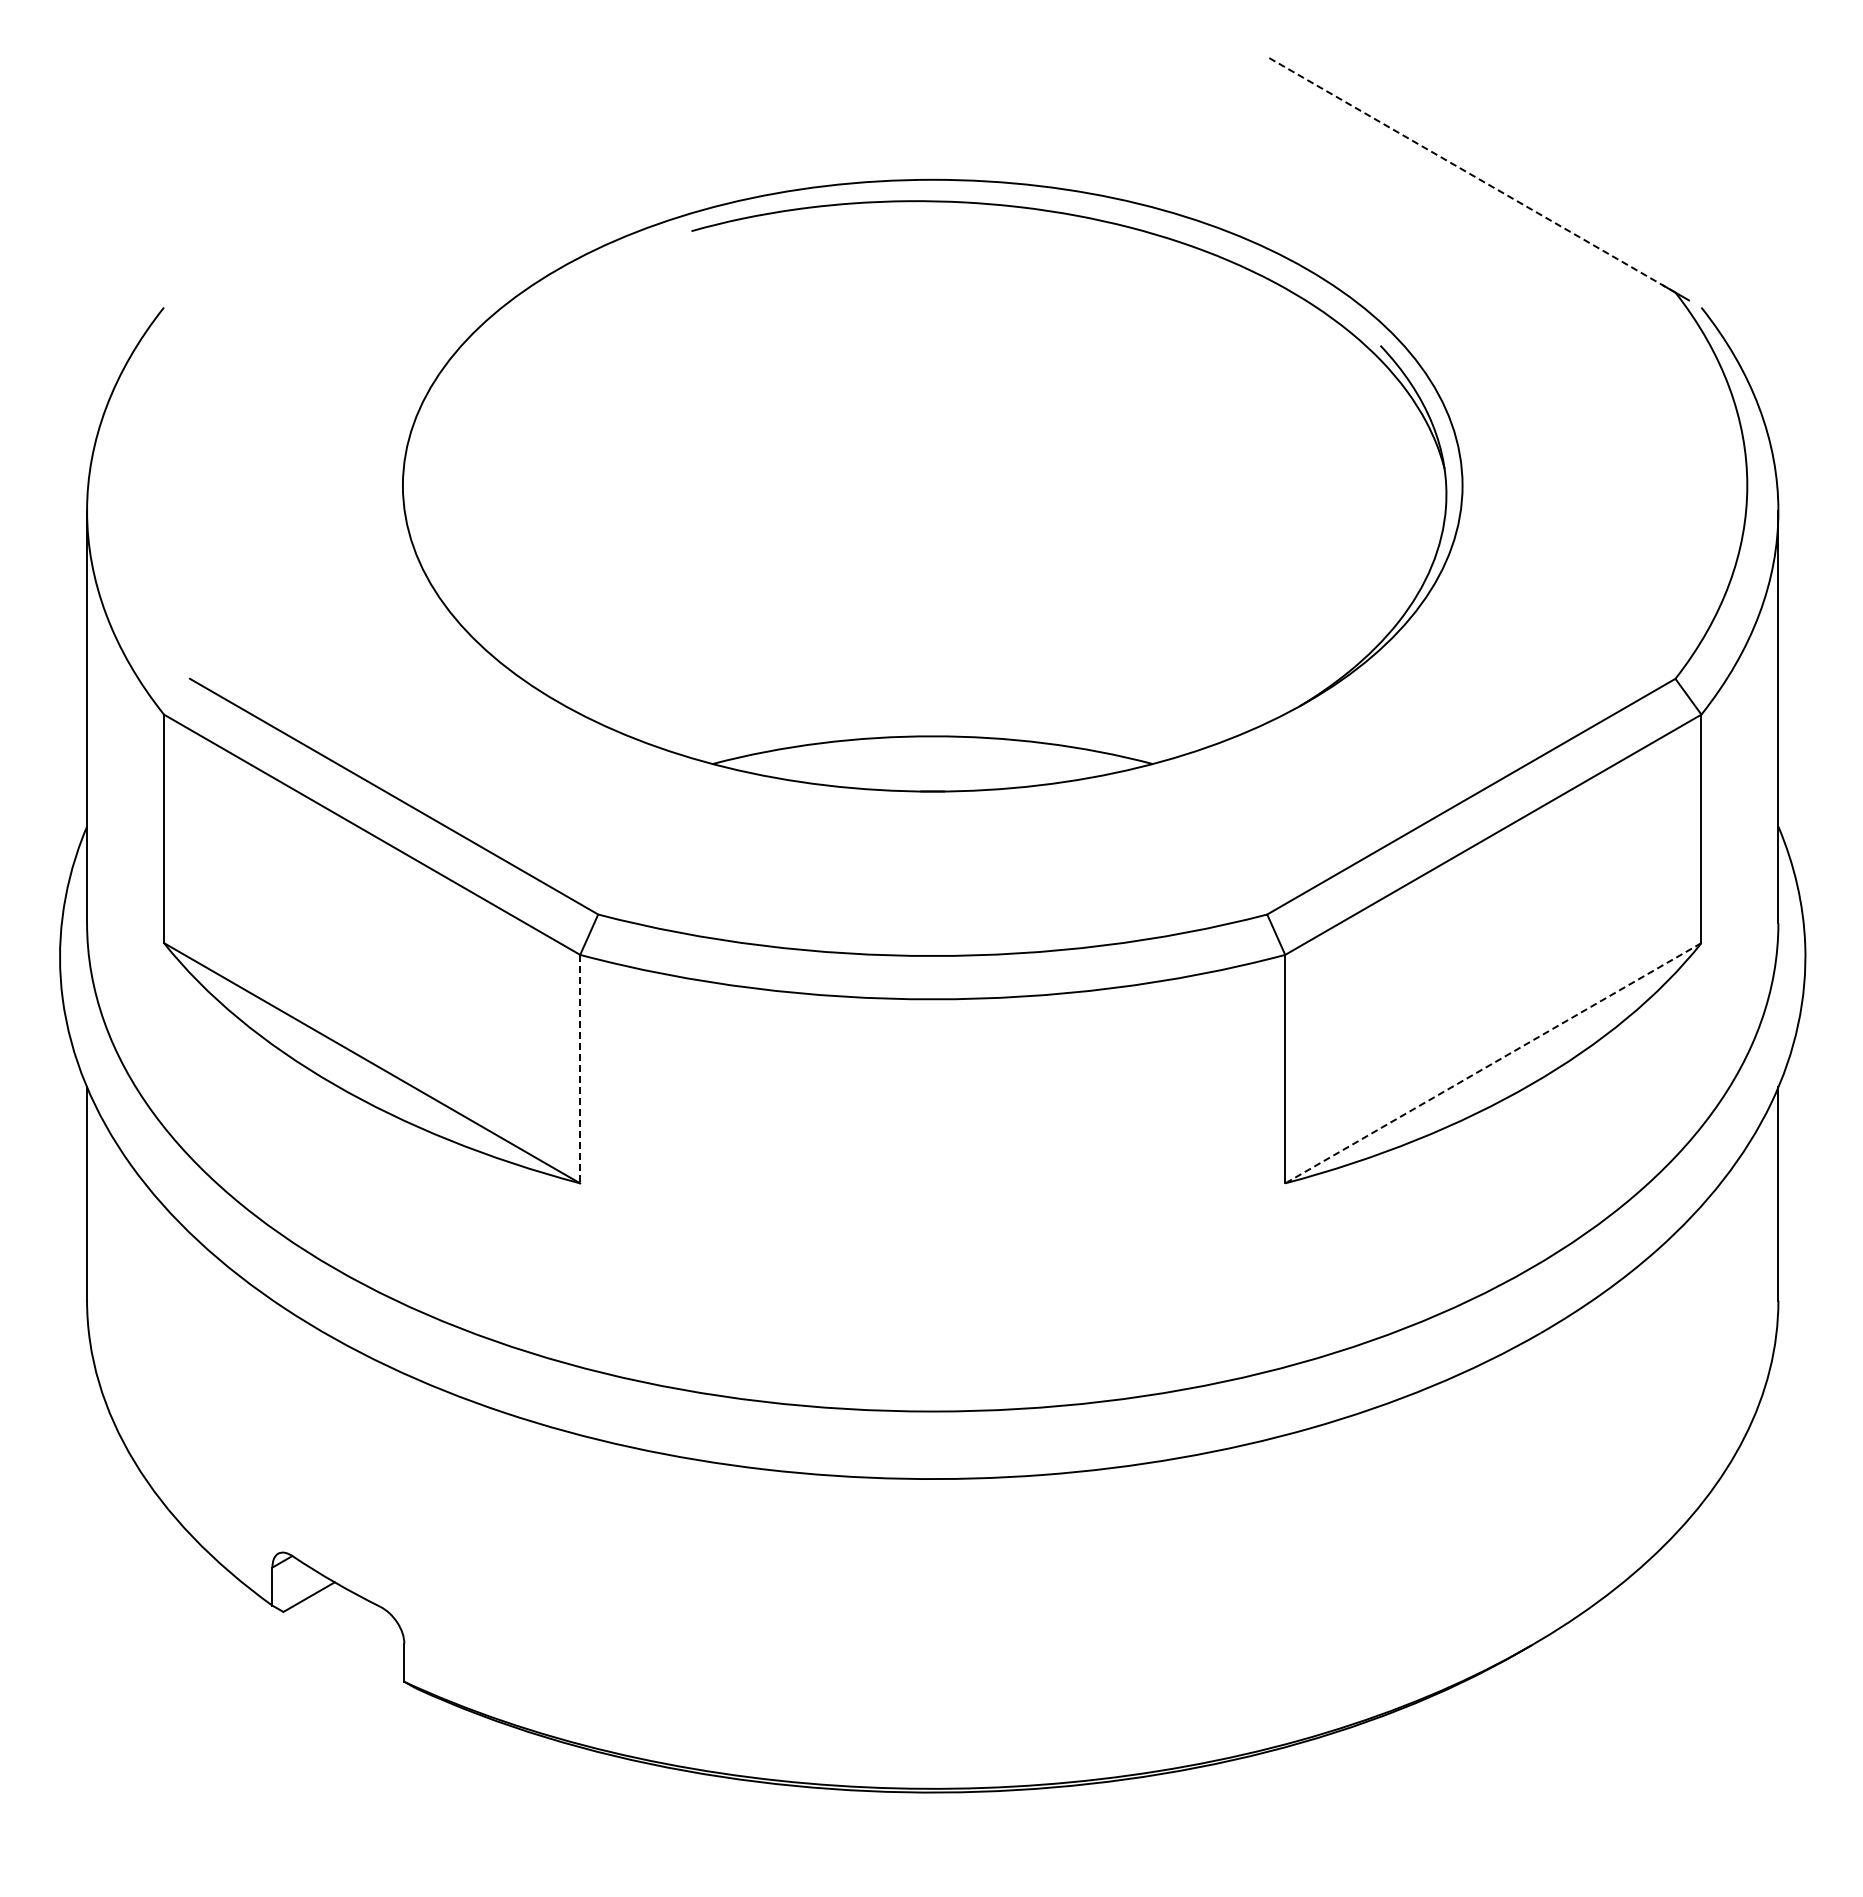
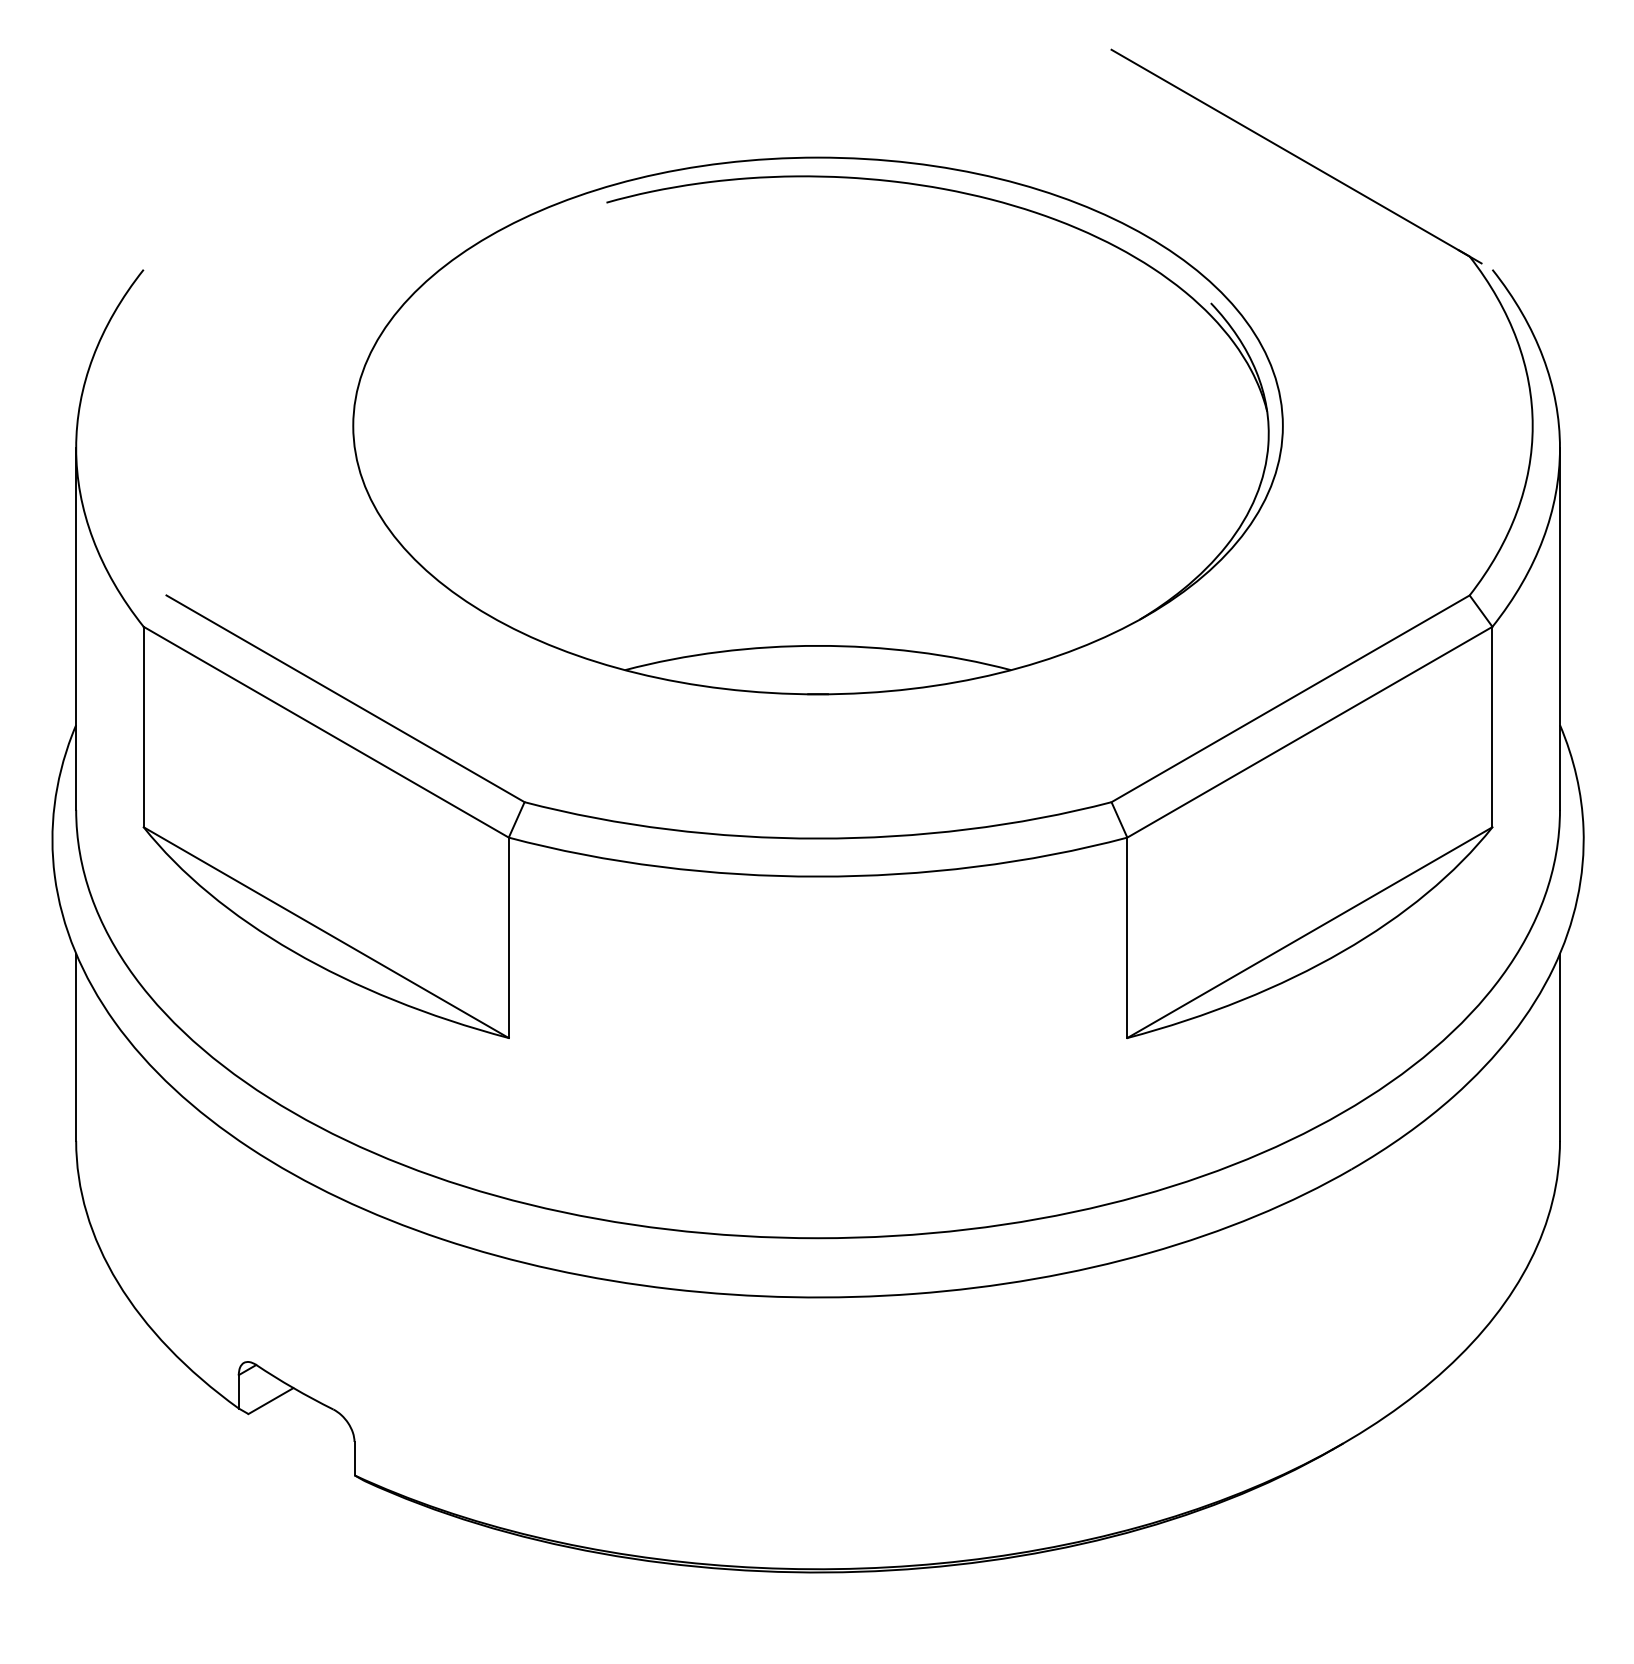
line: (1471, 174) -> (1290, 152), dashed -> solid
line: (1492, 1063) -> (1309, 932), dashed -> solid
line: (580, 1069) -> (509, 938), dashed -> solid

